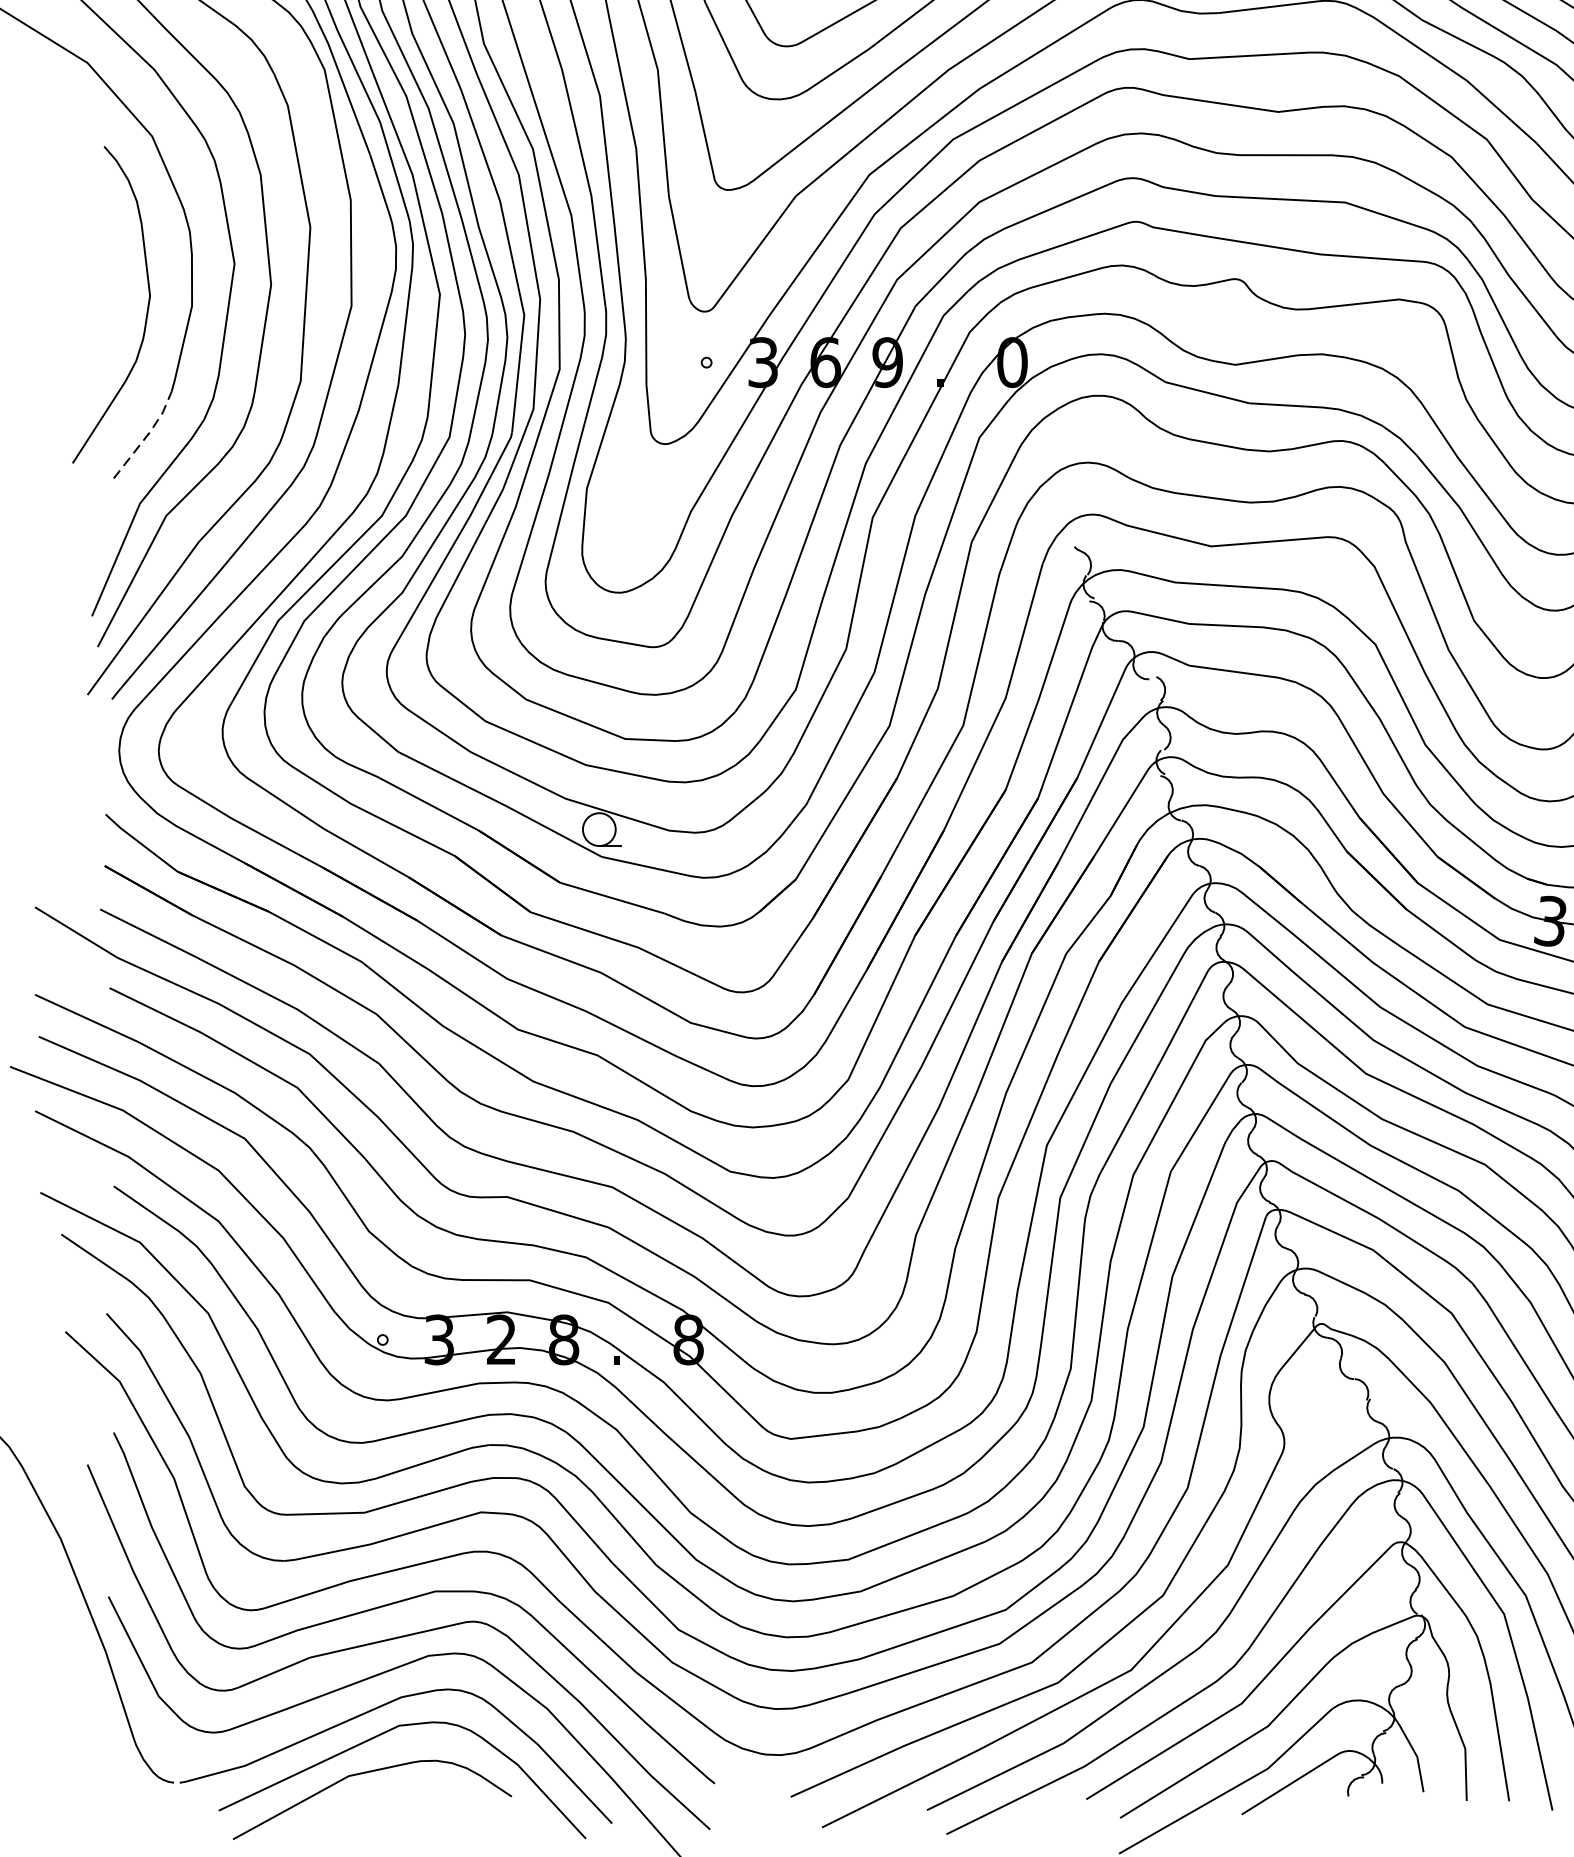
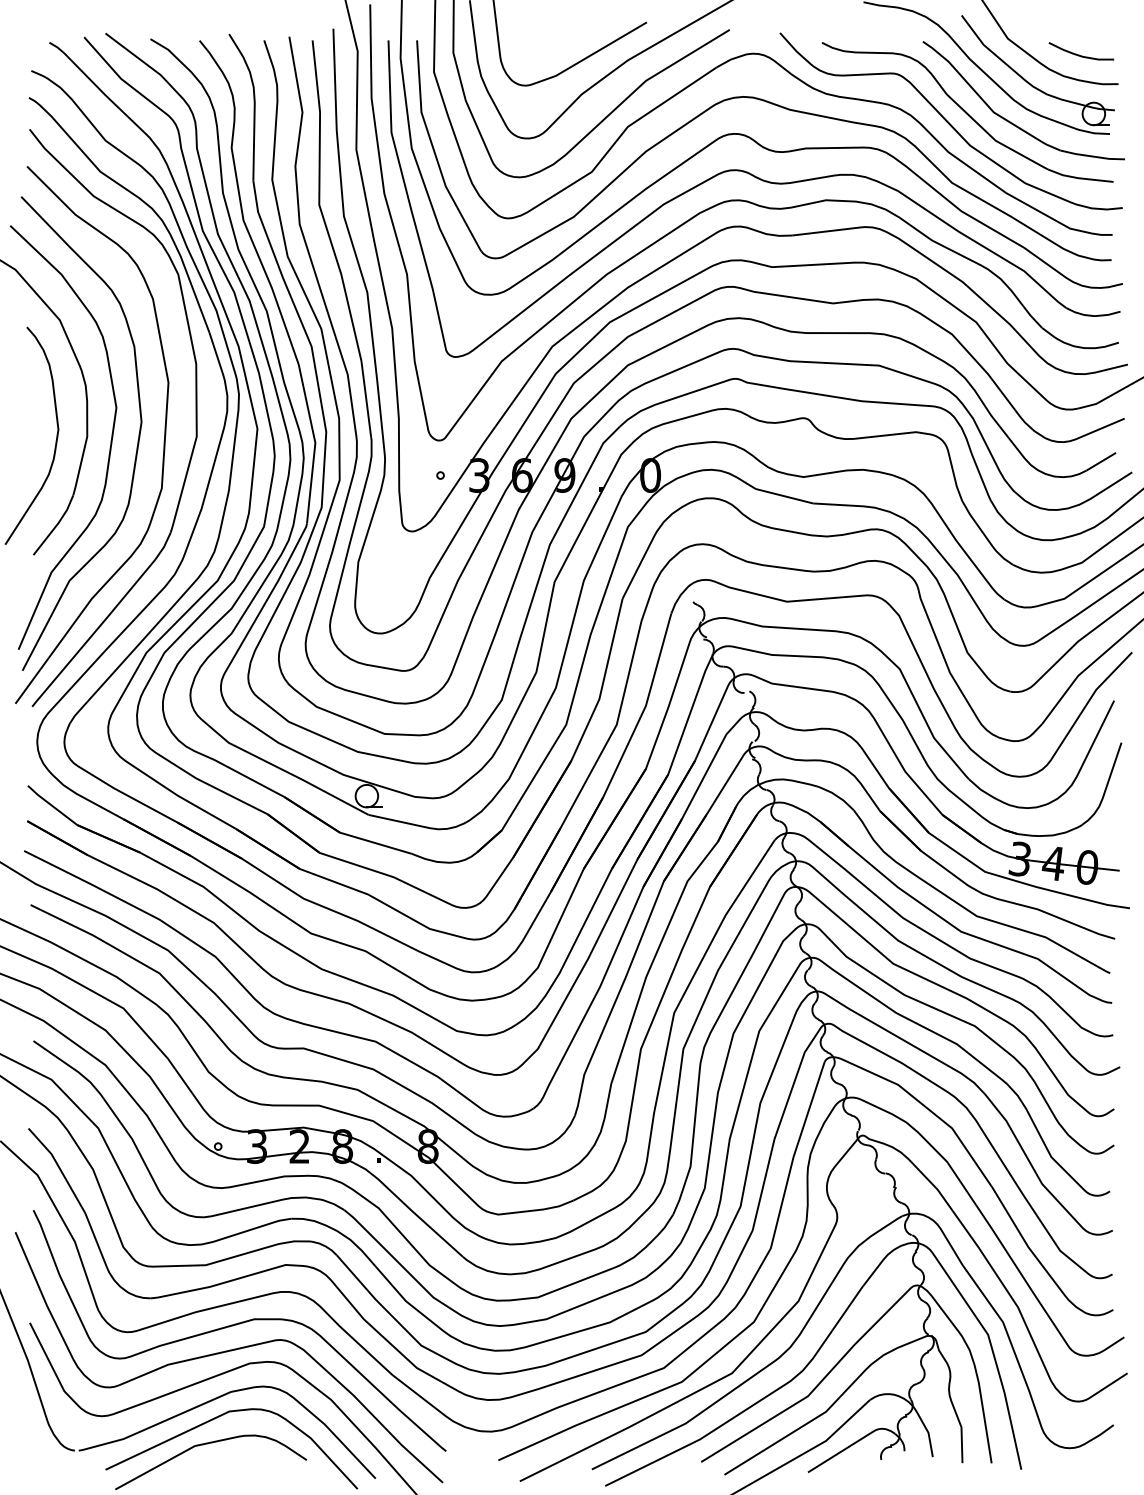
line: (147, 435) -> (56, 525), dashed -> solid

